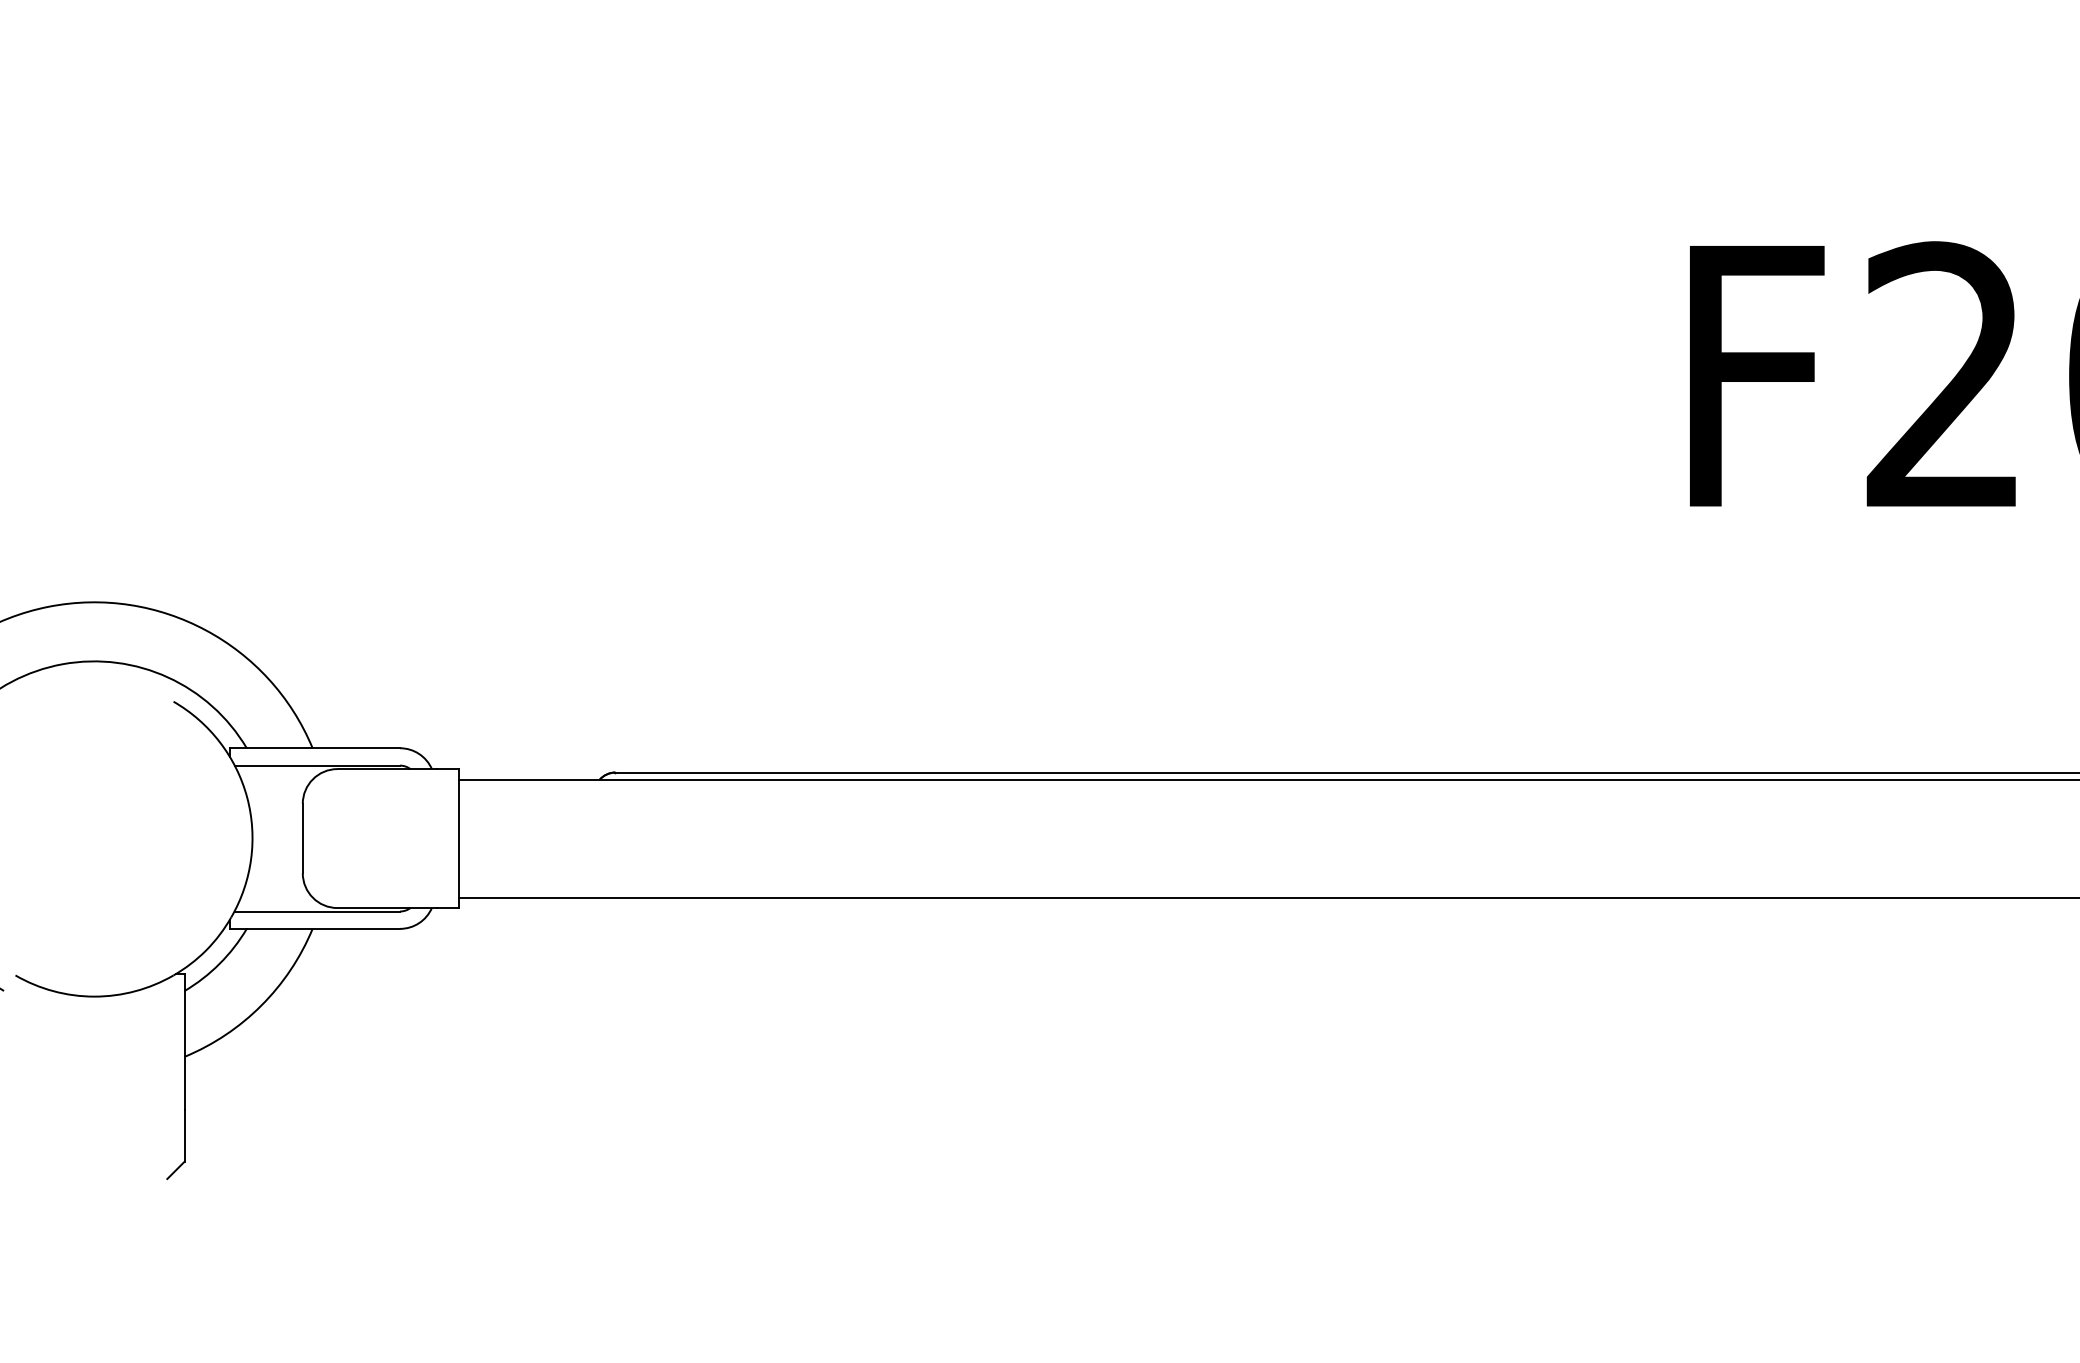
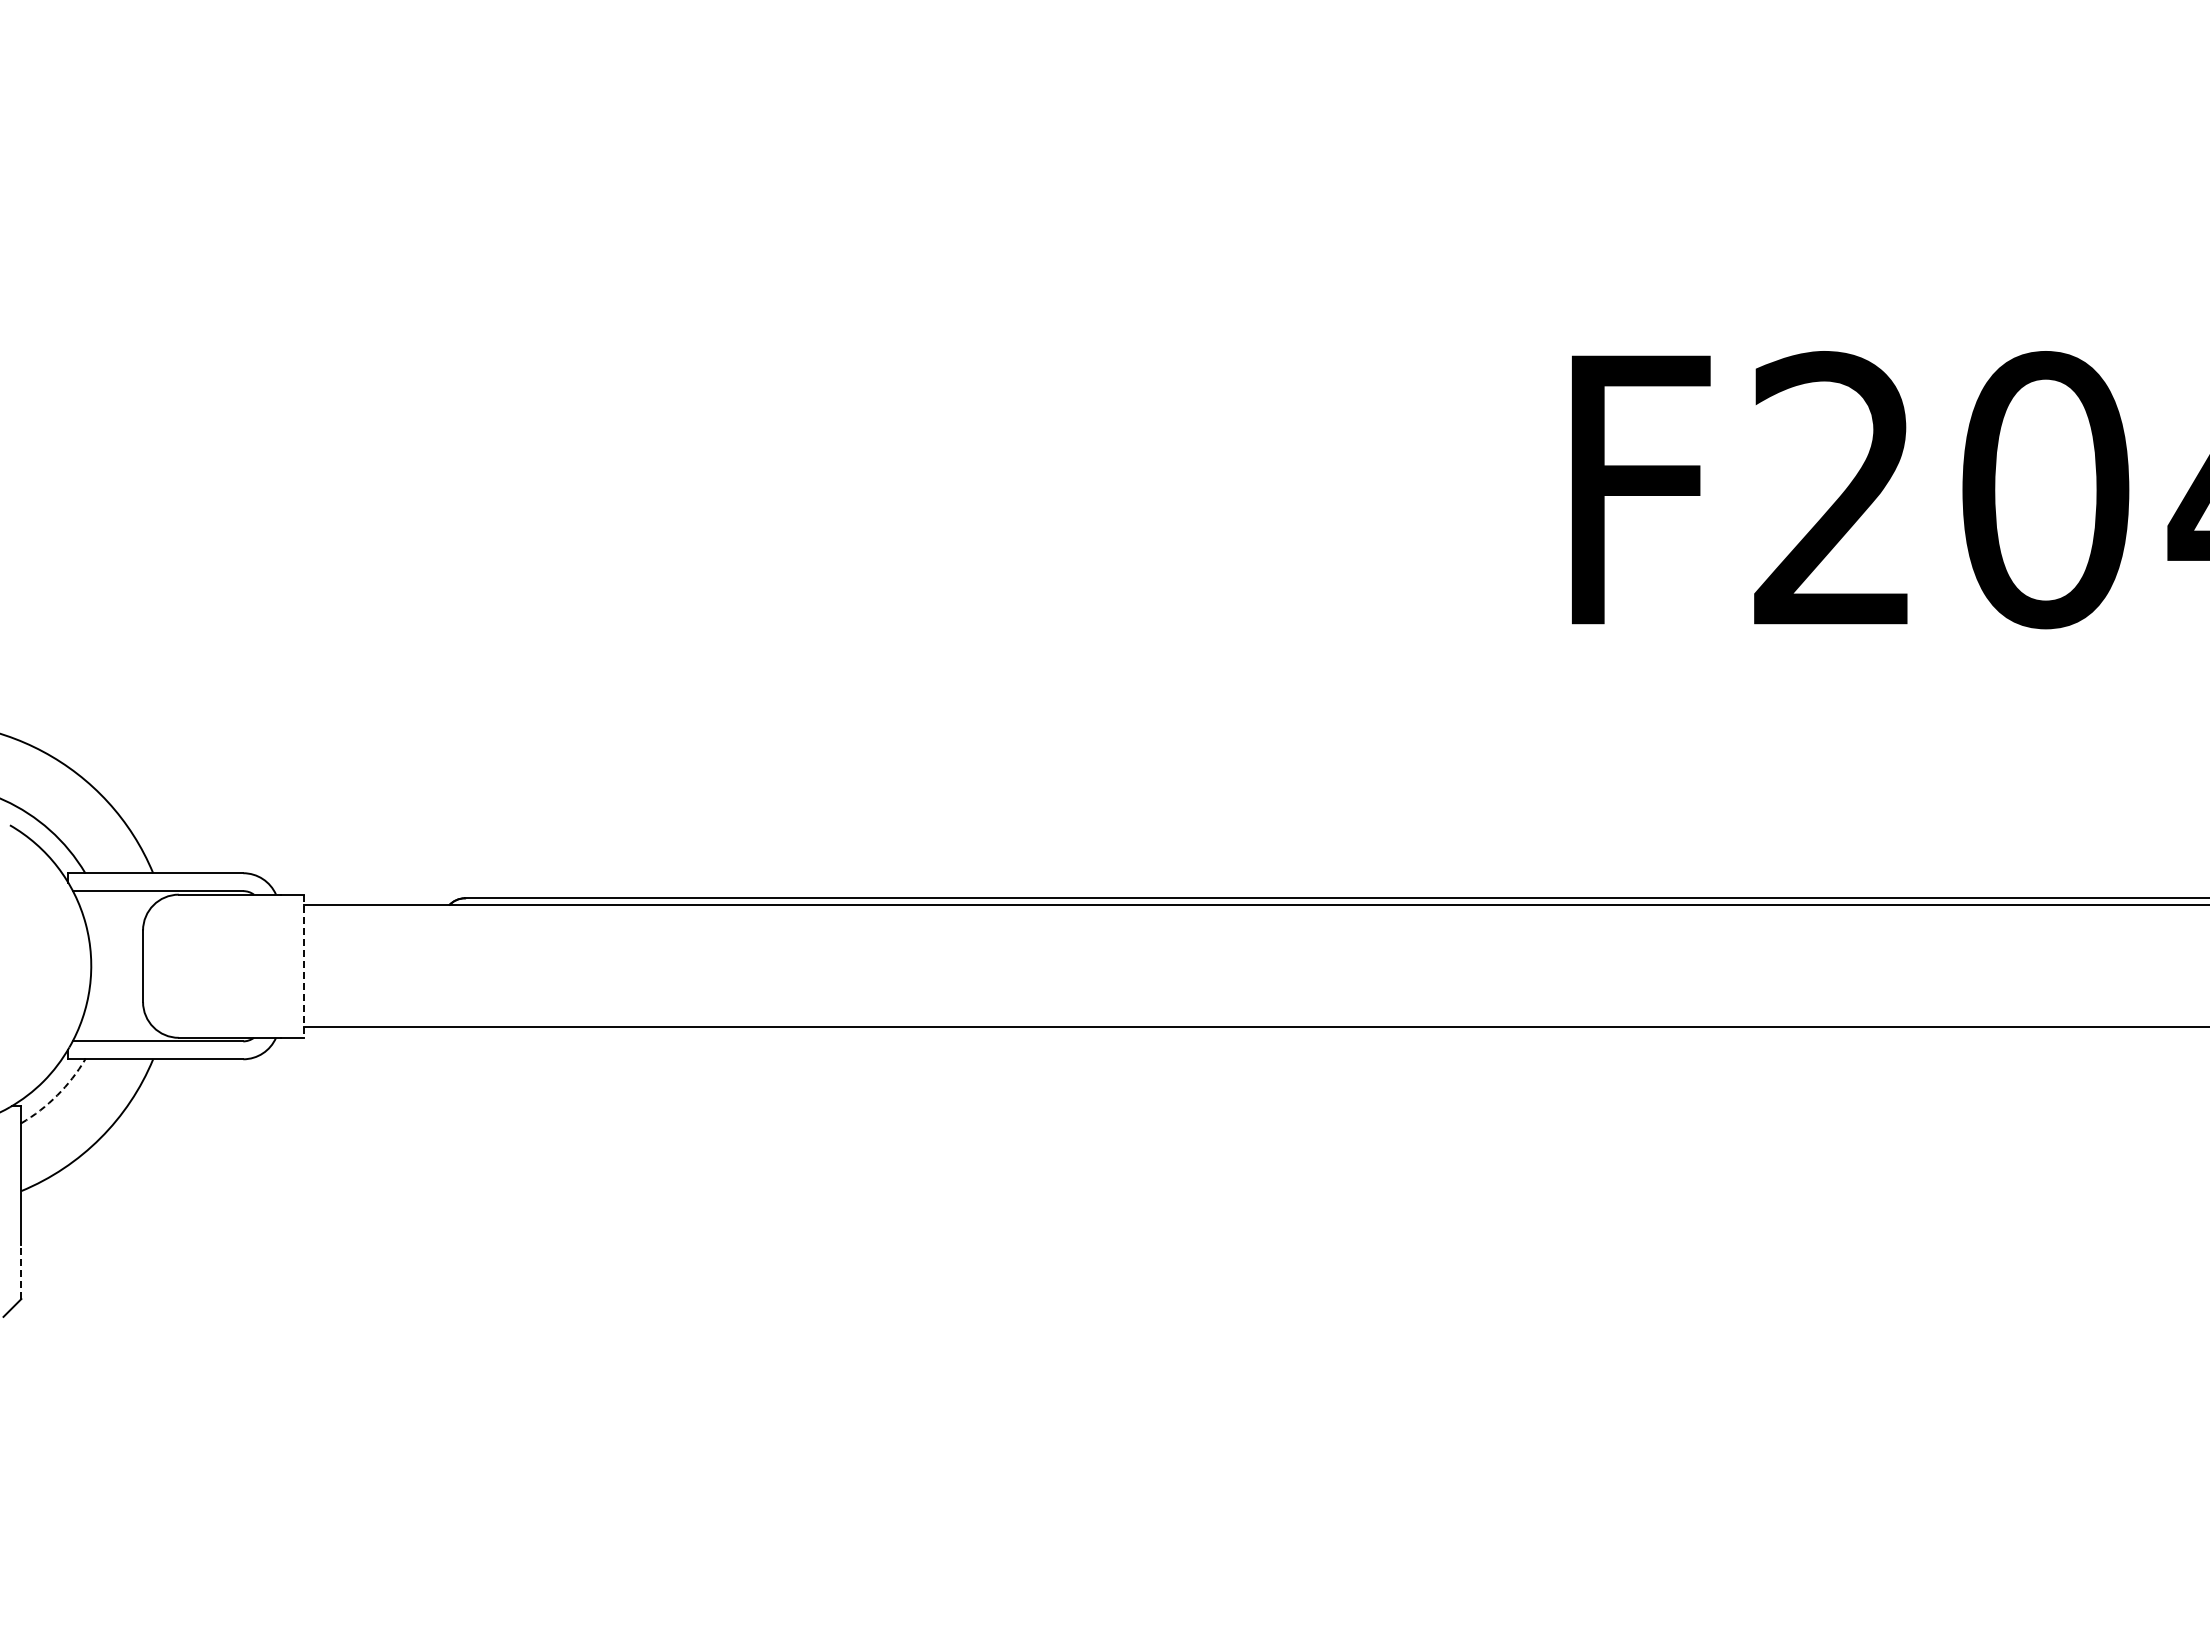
line: (459, 838) -> (304, 966), solid -> dashed
arc: (219, 964) -> (57, 1095), solid -> dashed
line: (184, 1135) -> (21, 1272), solid -> dashed

